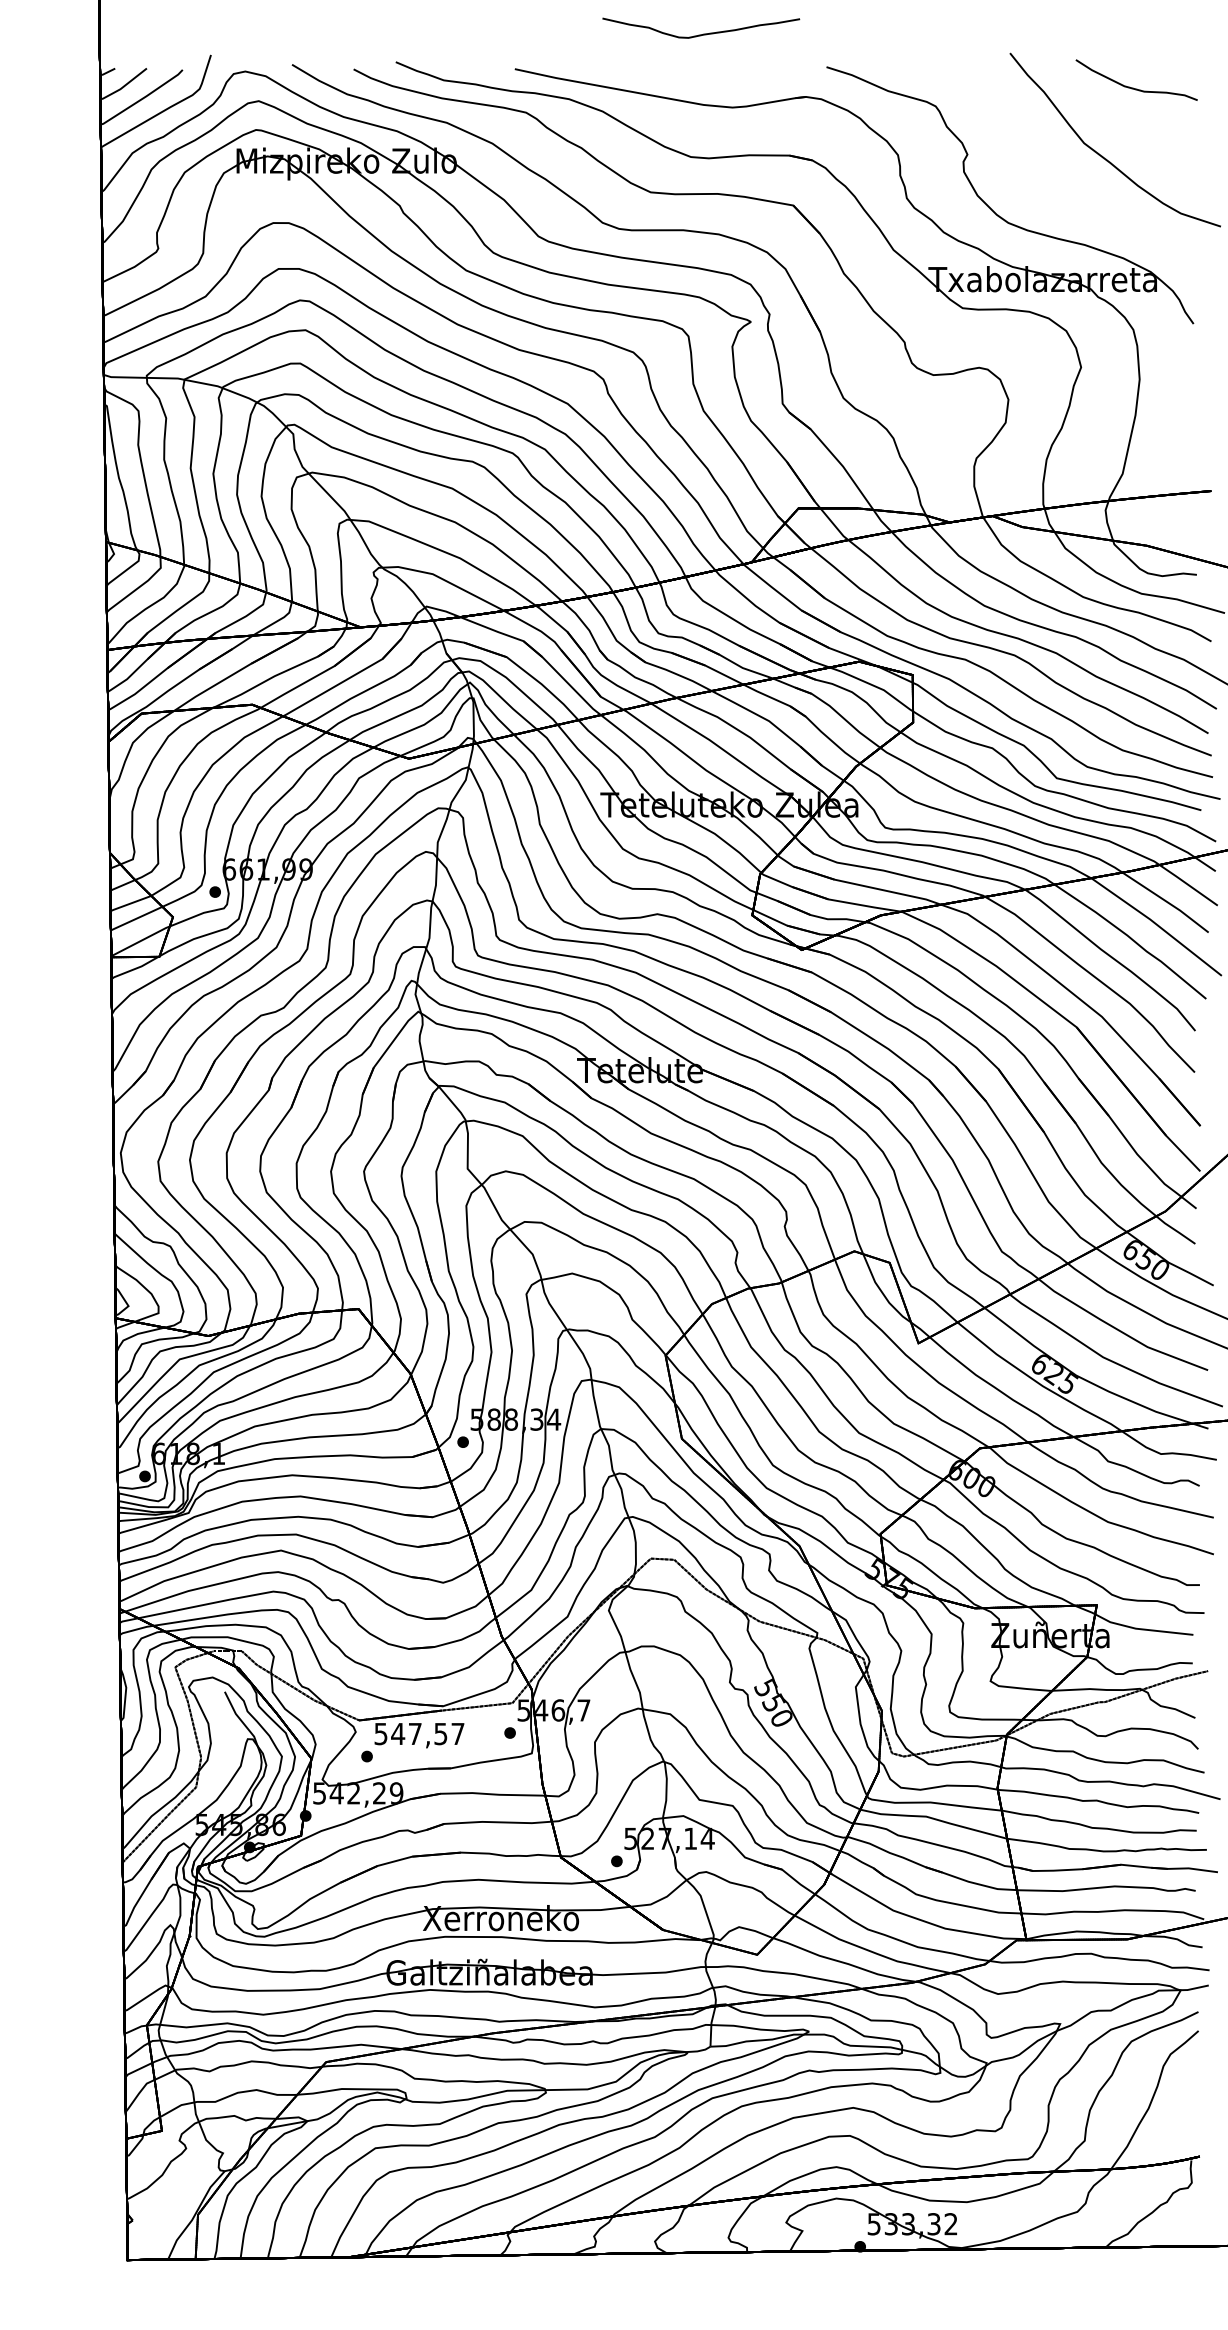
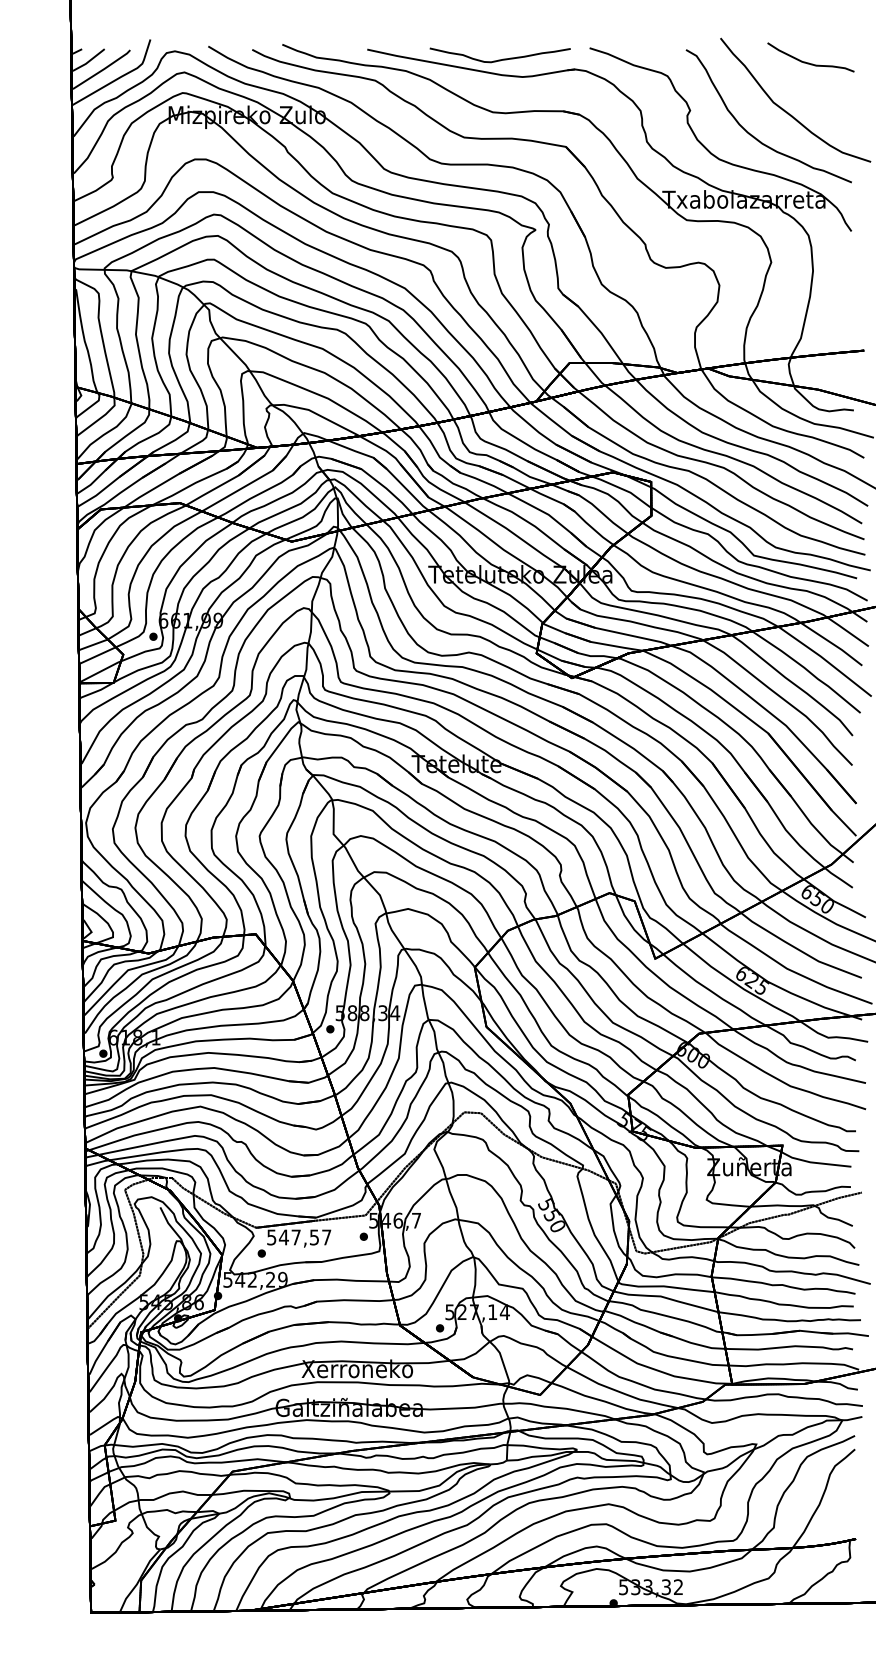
curve: (703, 33) -> (501, 59), moved
curve: (1055, 189) -> (753, 135), added

